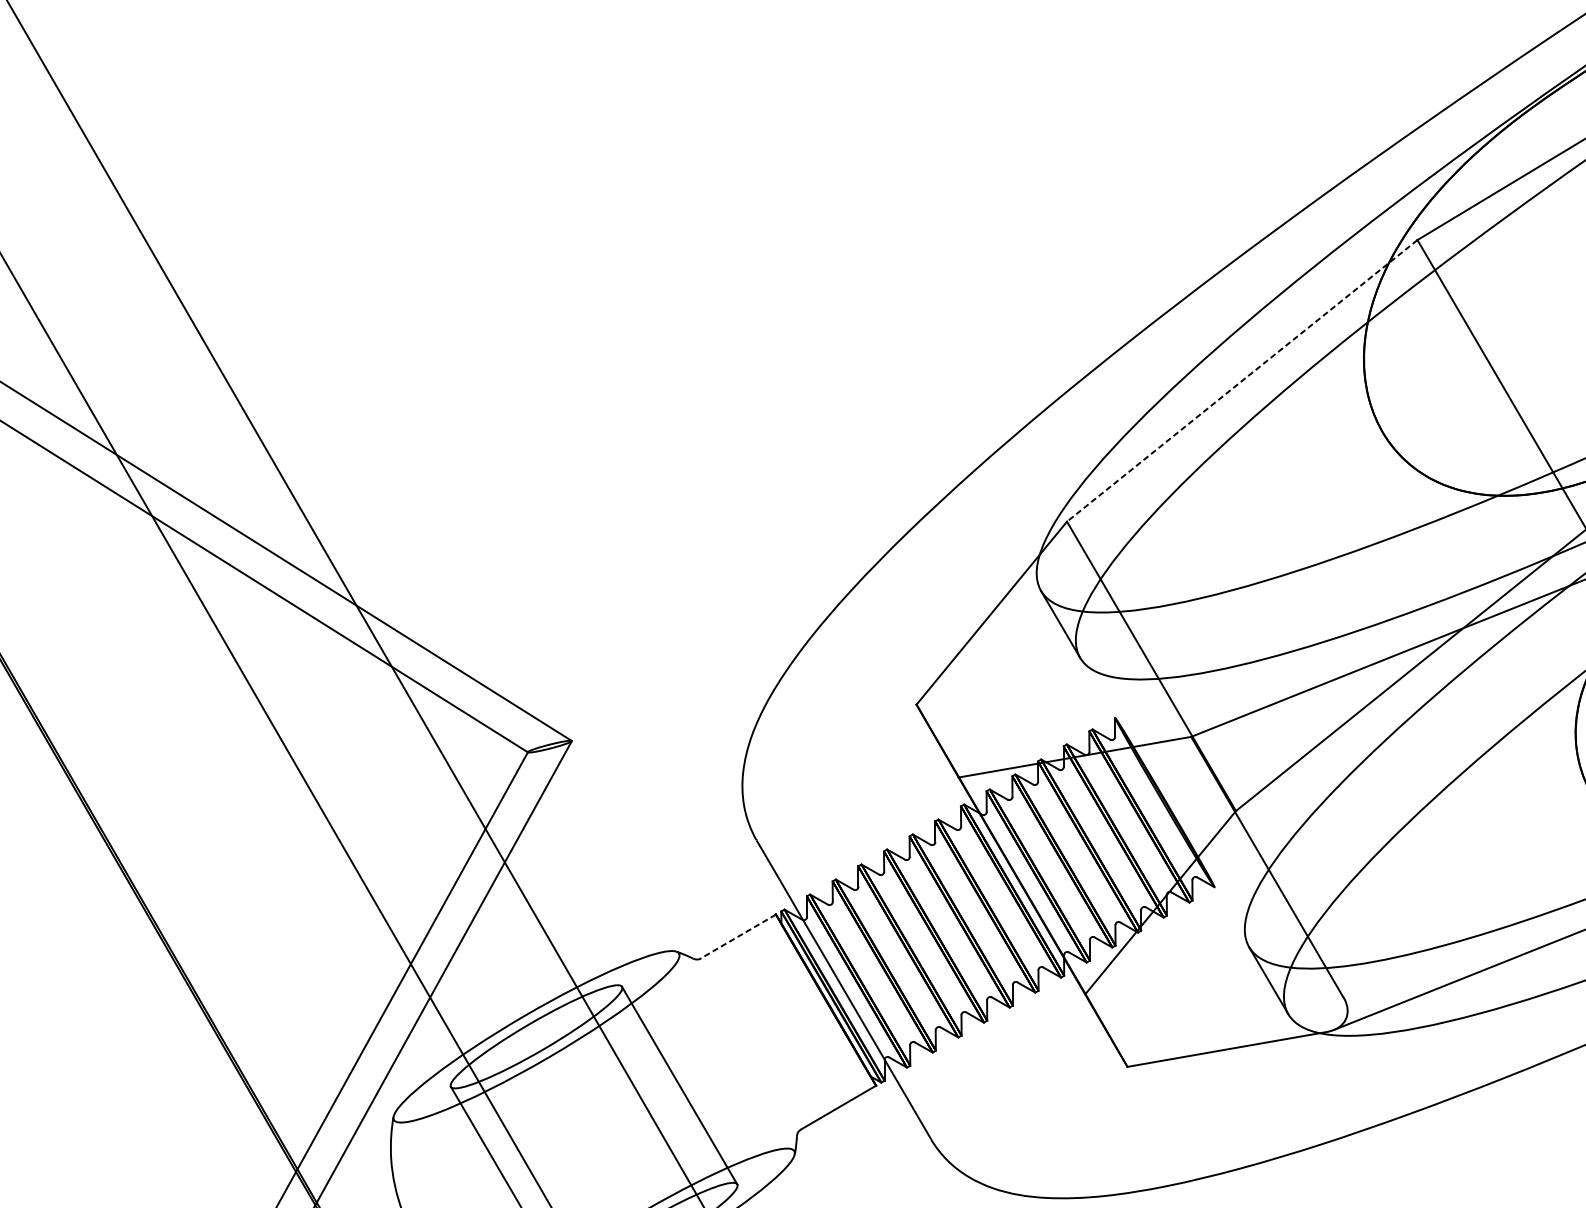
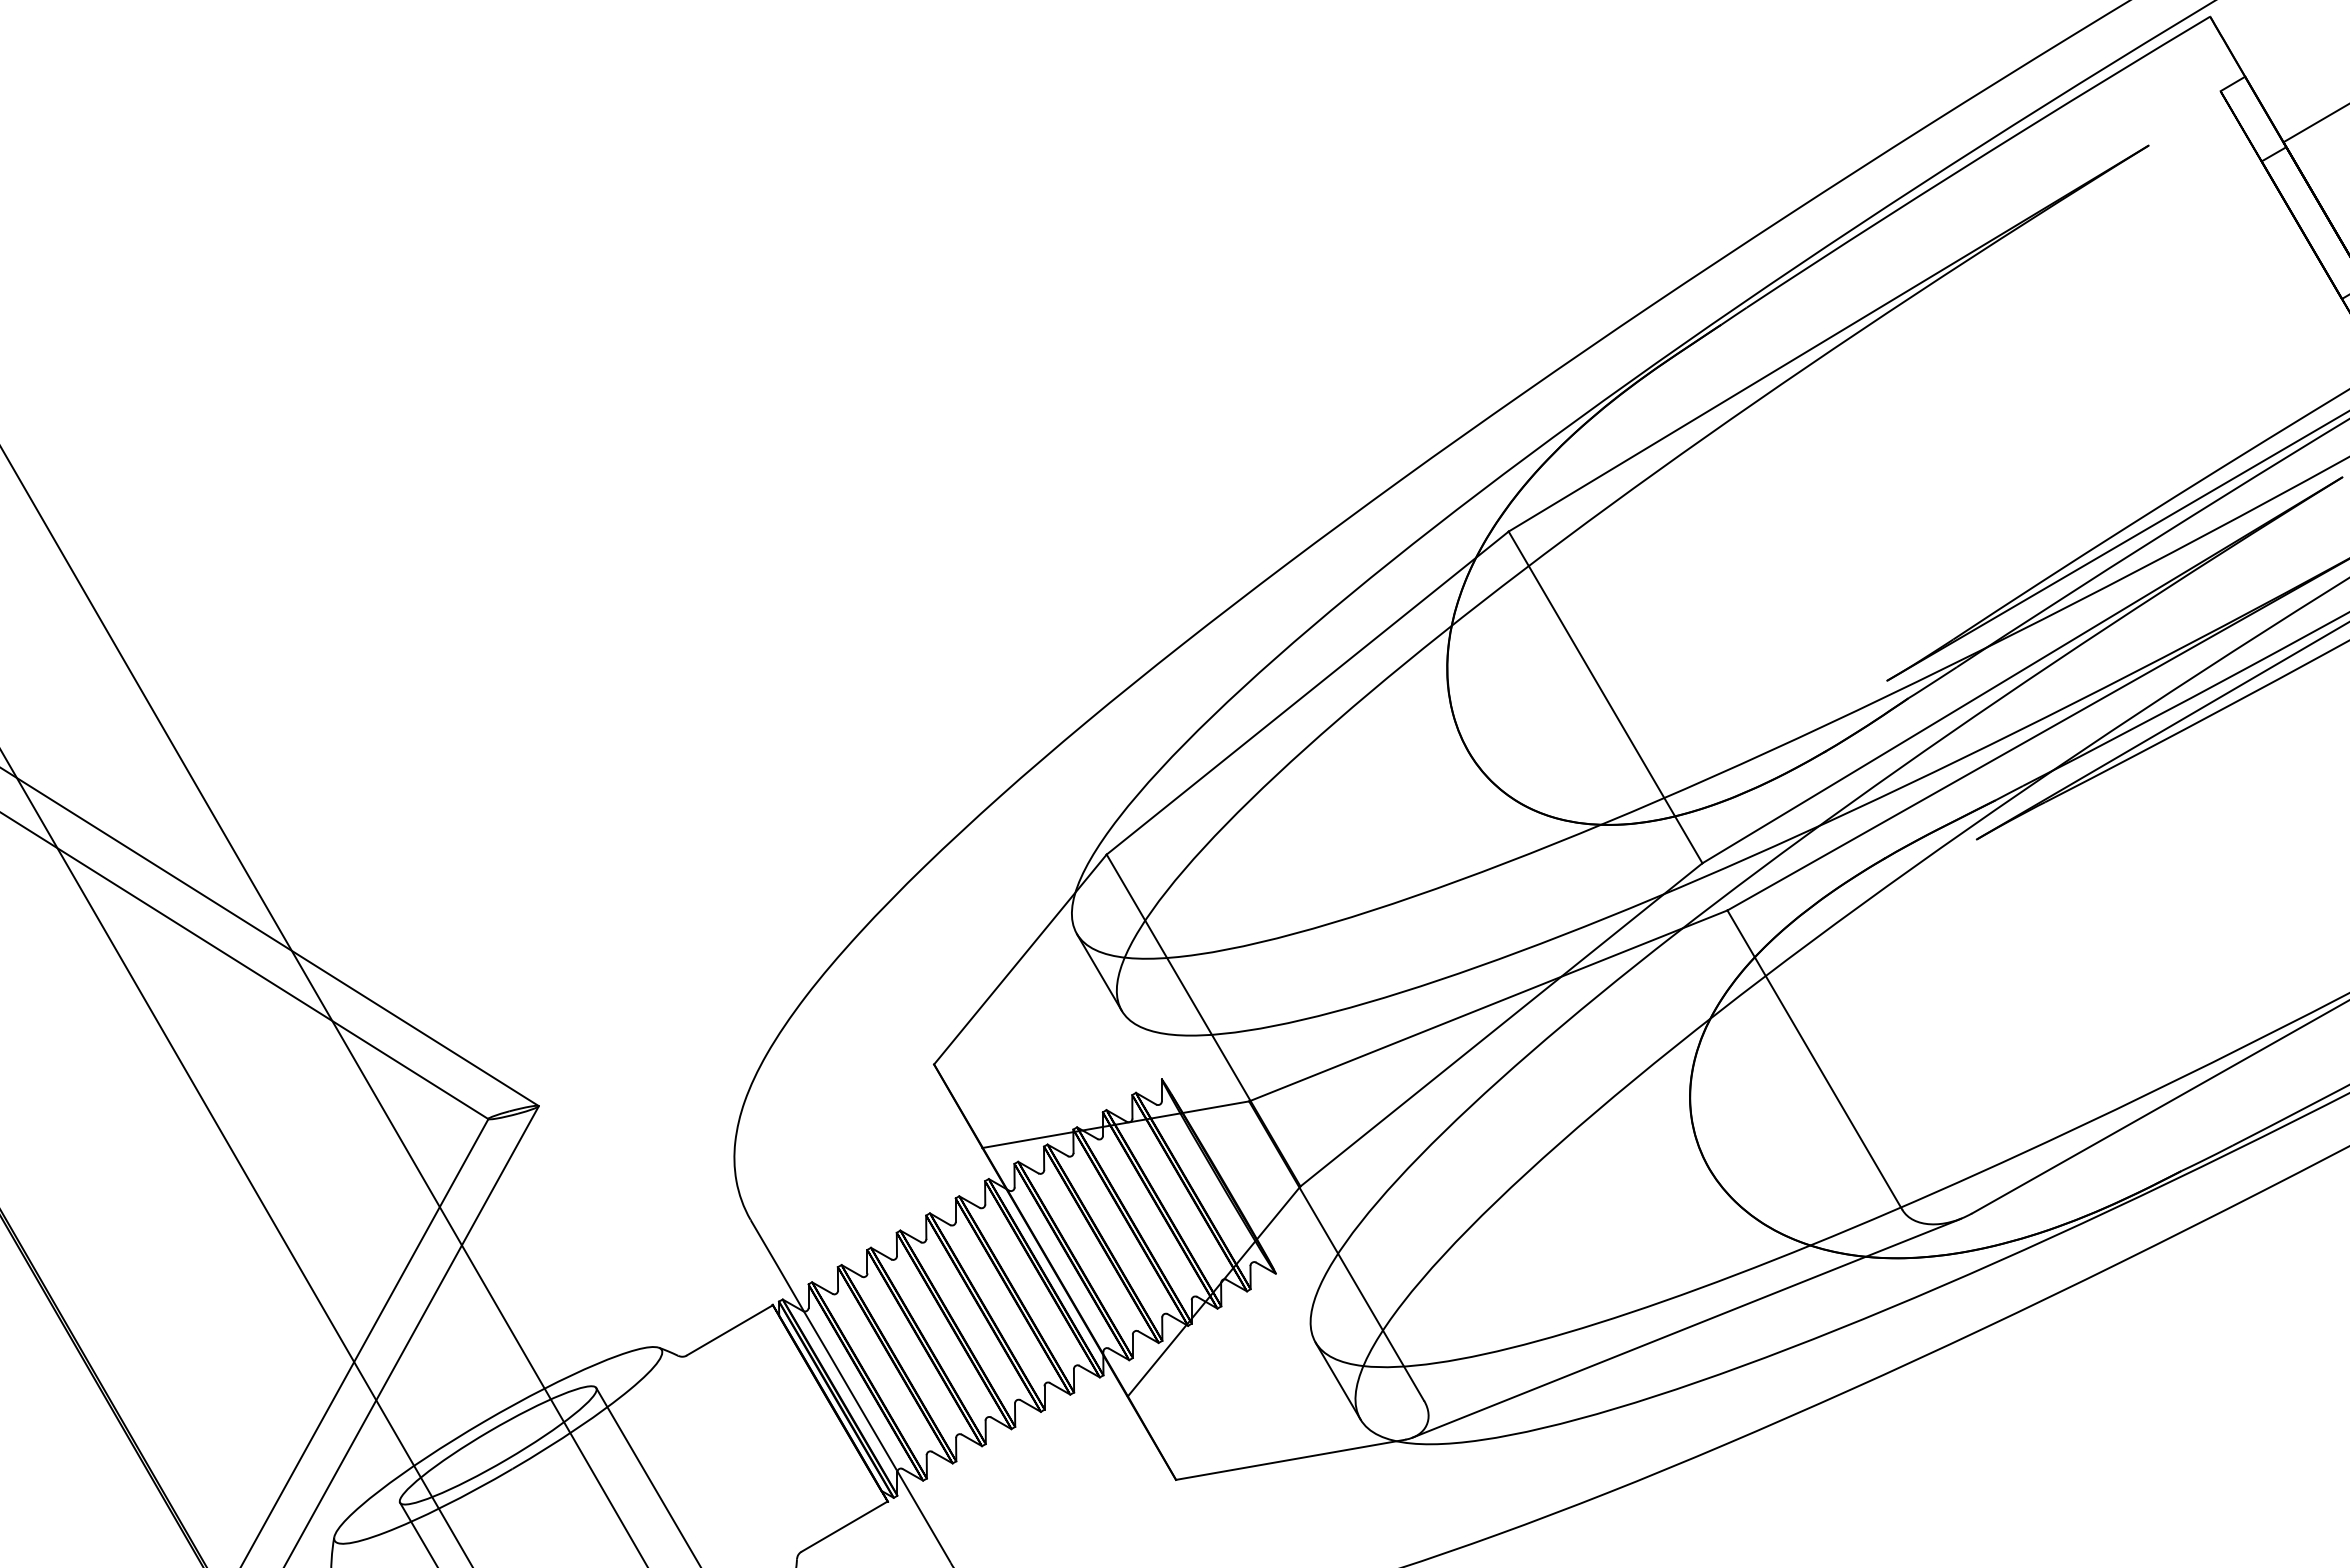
line: (1242, 381) -> (1307, 693), dashed -> solid
line: (738, 936) -> (729, 1330), dashed -> solid

